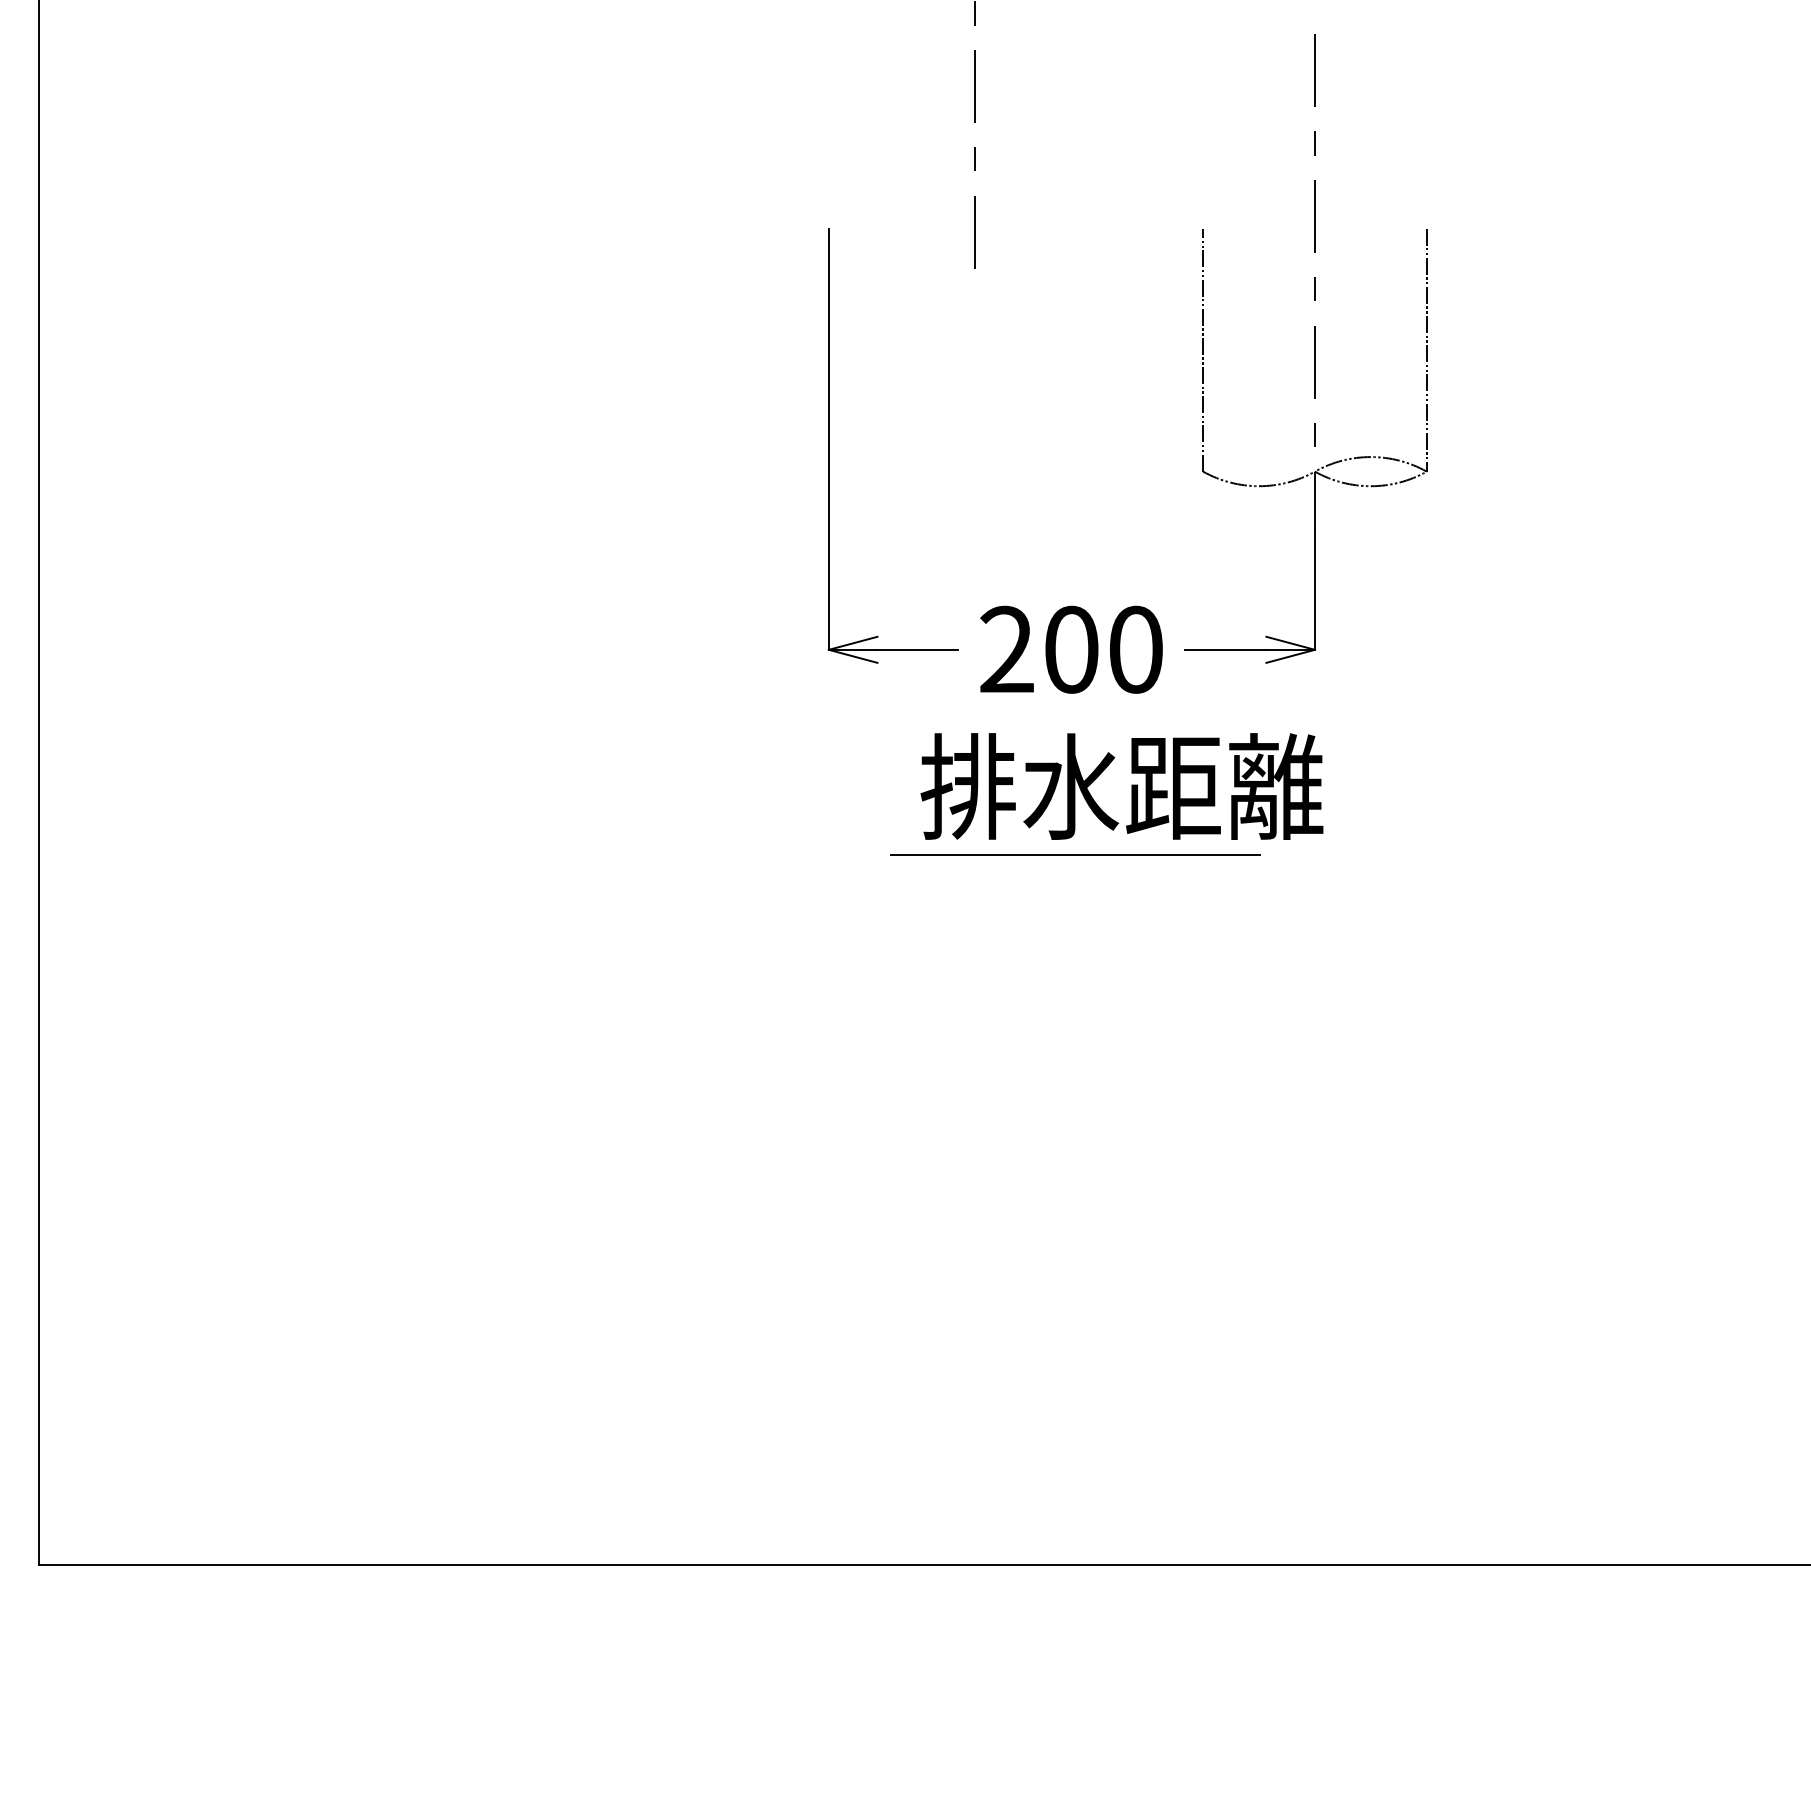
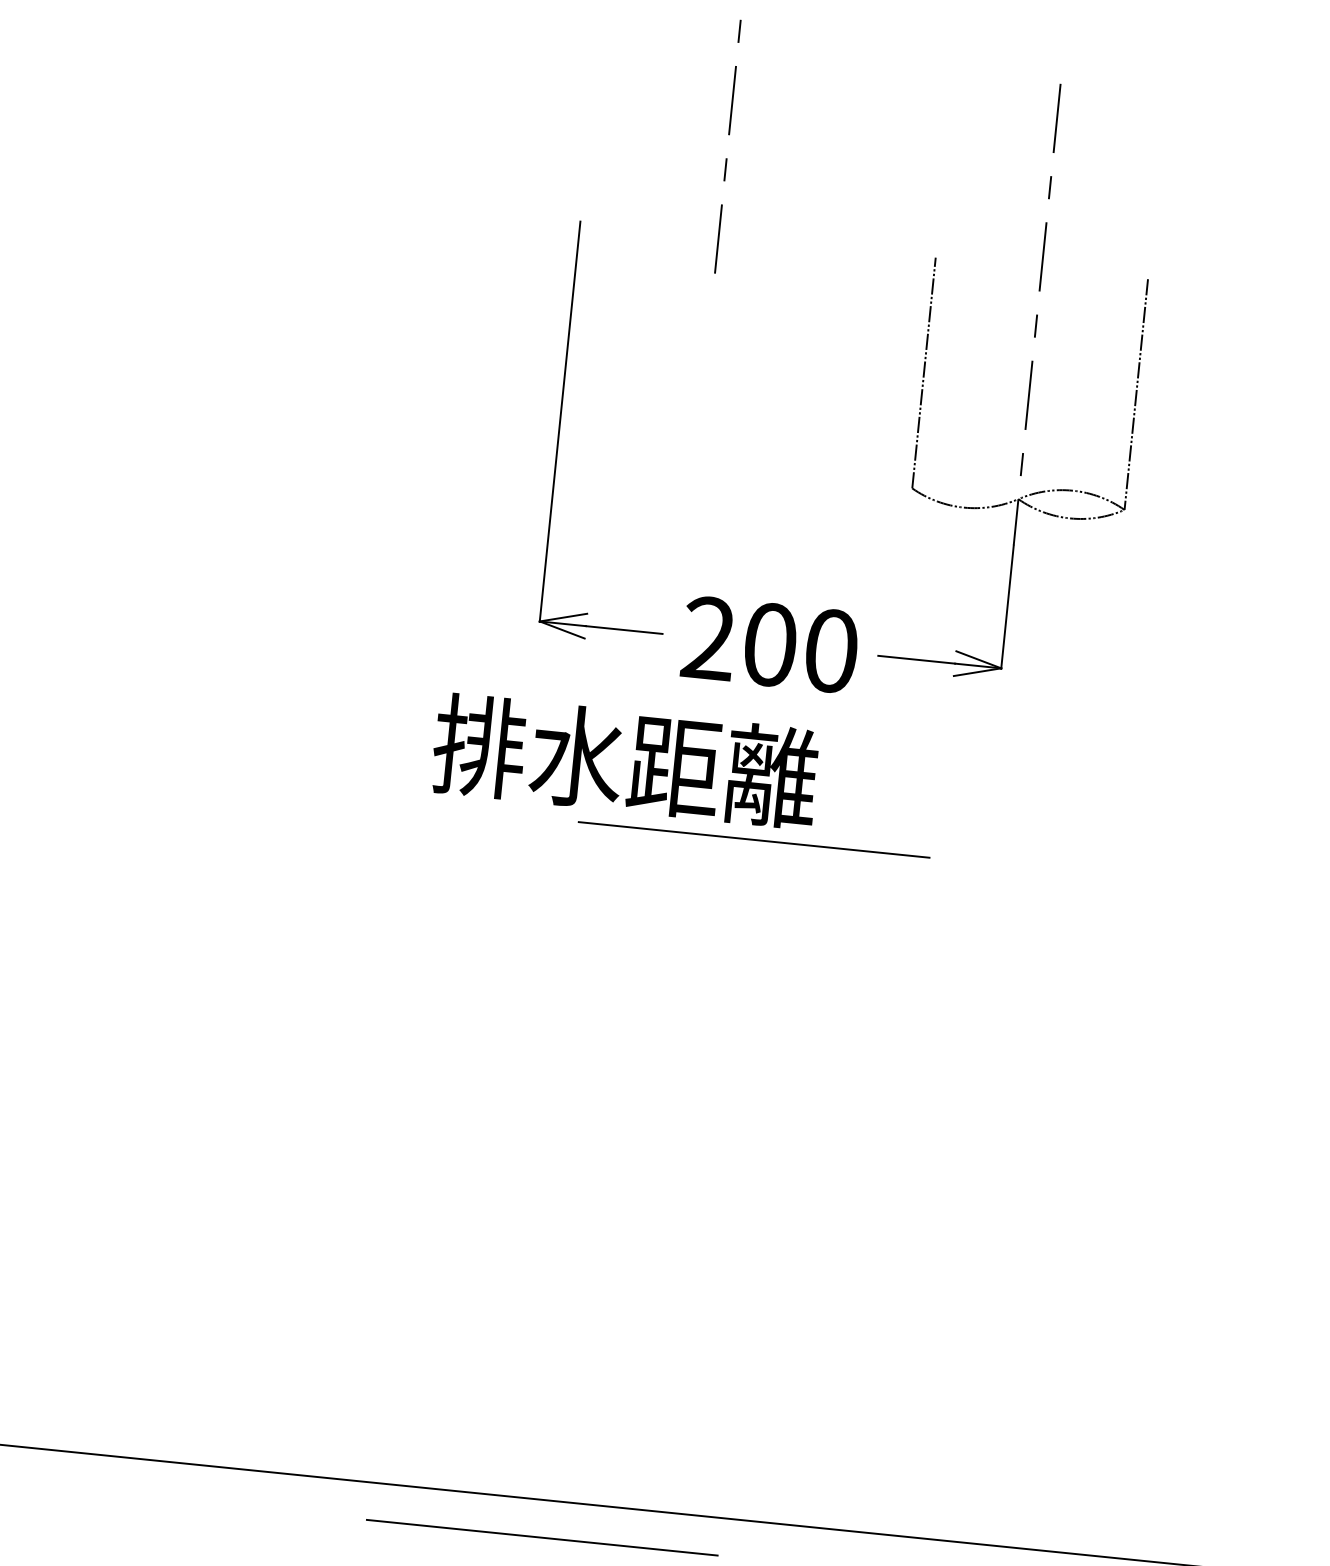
text: (1121, 786) -> (625, 761), moved
line: (928, 1604) -> (542, 1537), added

